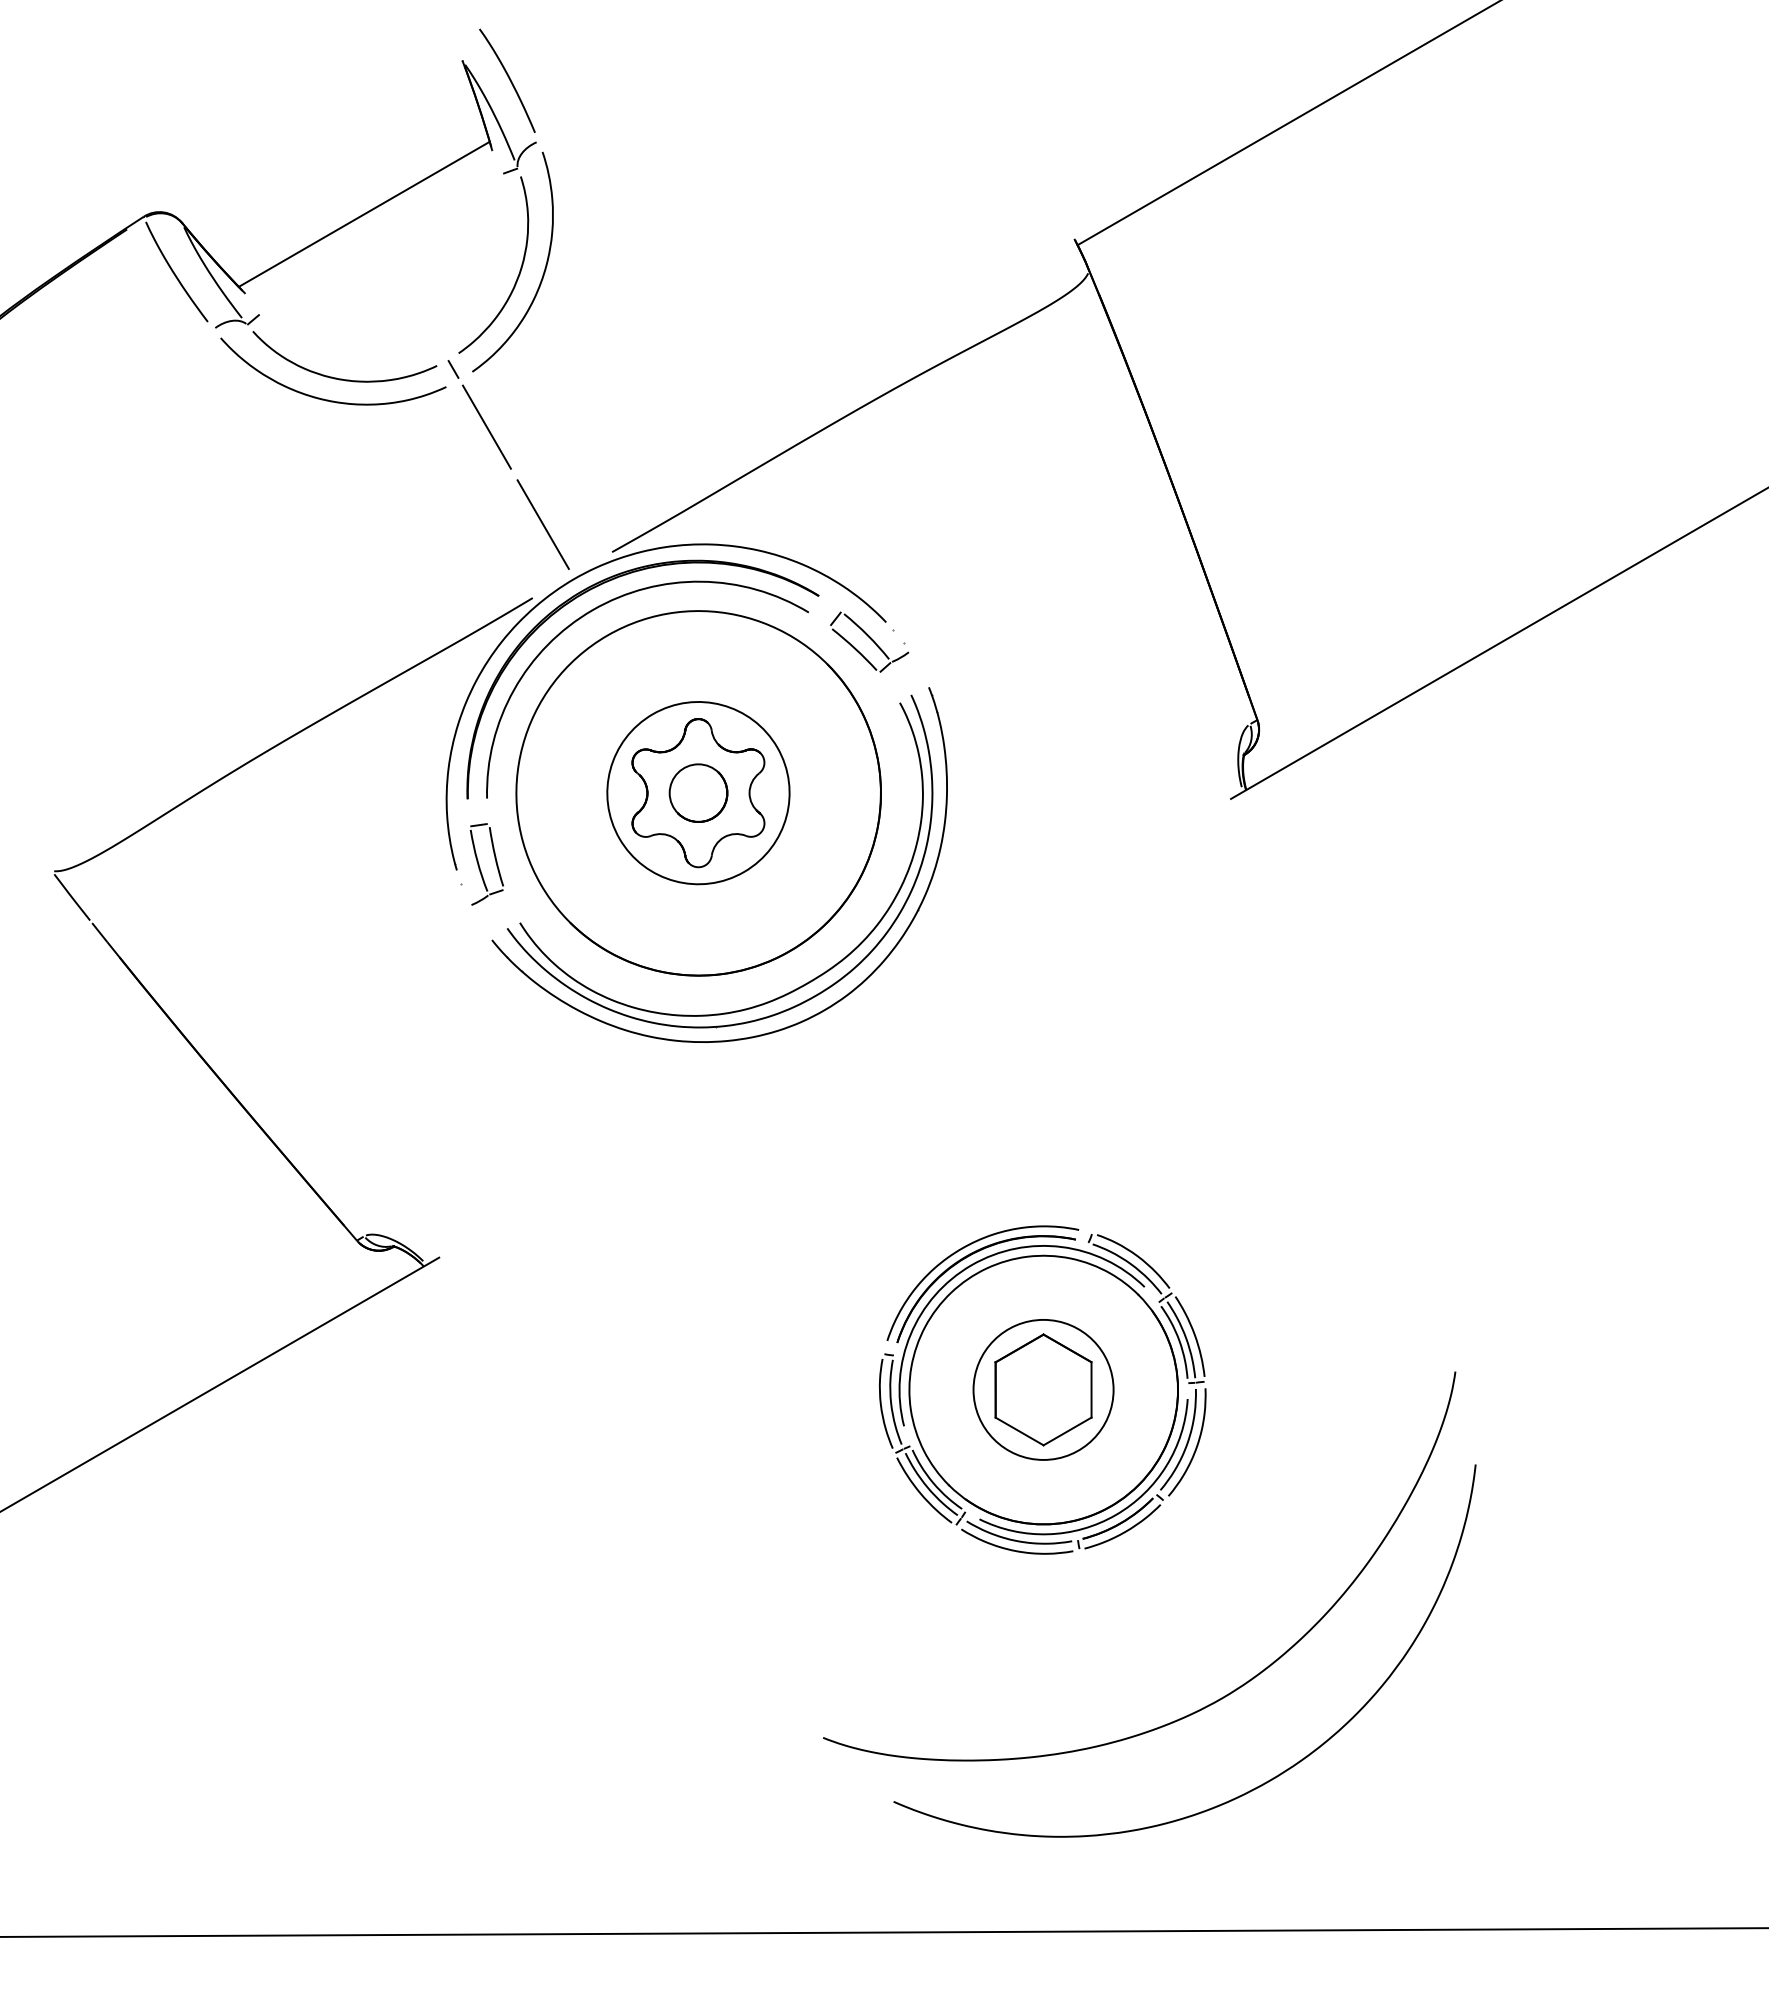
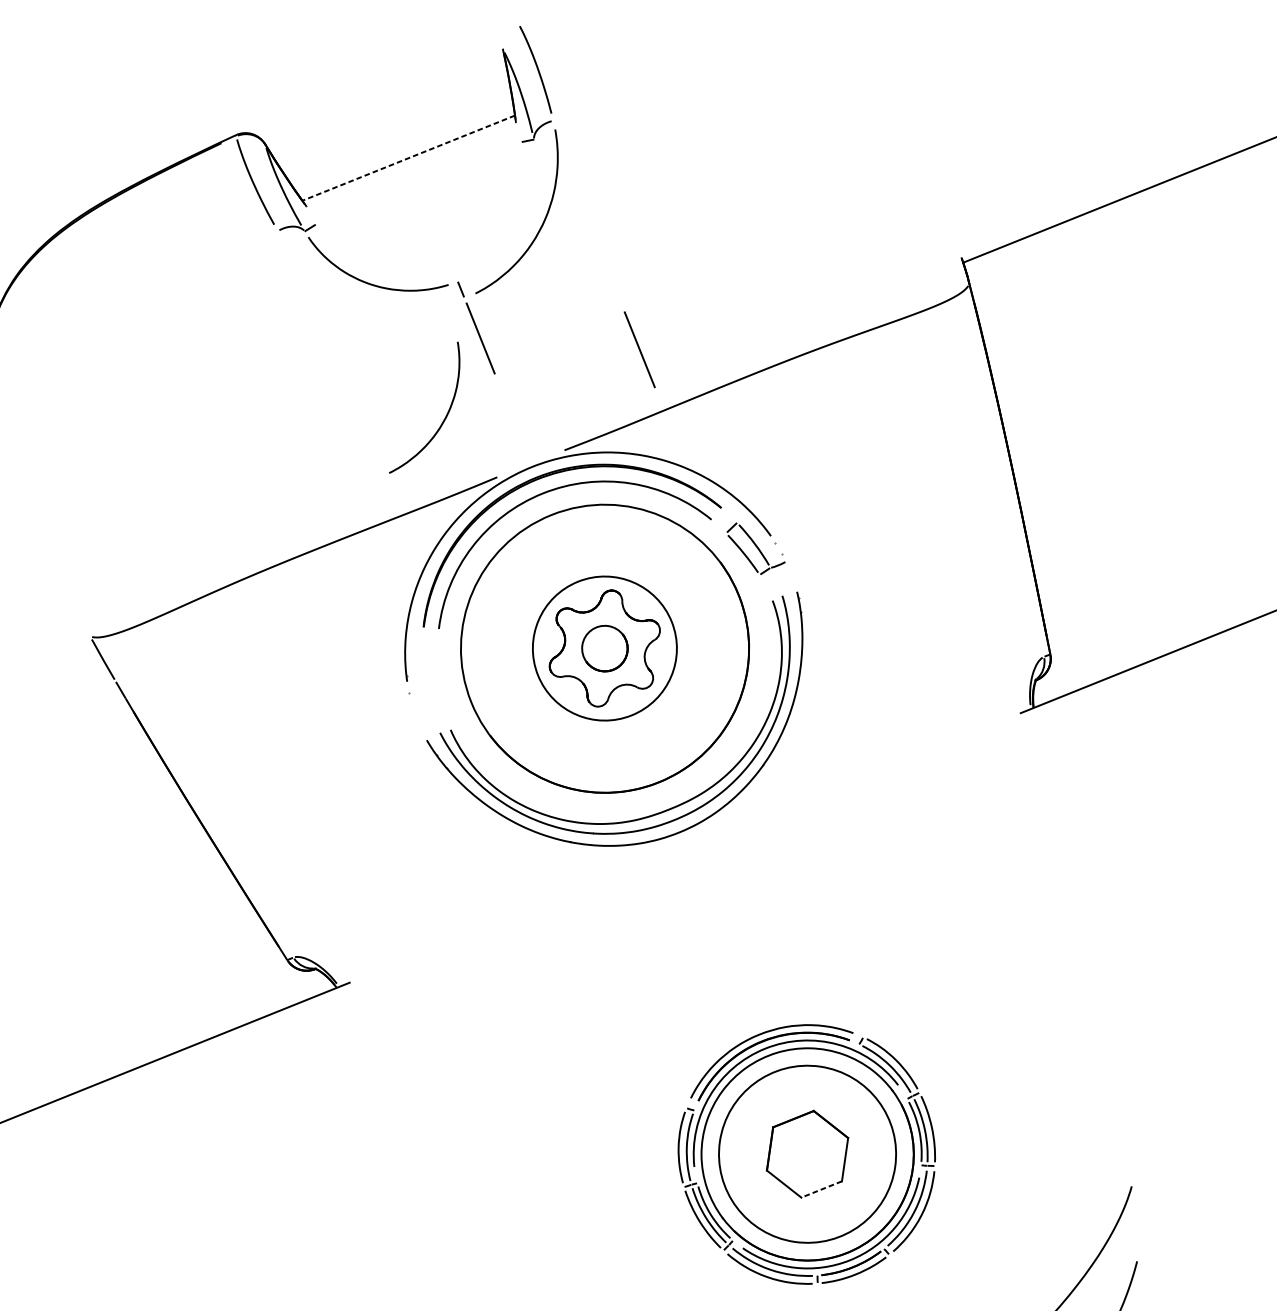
line: (364, 214) -> (408, 158), solid -> dashed
curve: (518, 273) -> (444, 417), moved
curve: (328, 399) -> (359, 298), removed
line: (542, 524) -> (639, 349), moved
part: (480, 867) -> (426, 682), removed
circle: (1043, 1389) -> (807, 1153), size x1.6
line: (1067, 1431) -> (821, 1189), solid -> dashed

